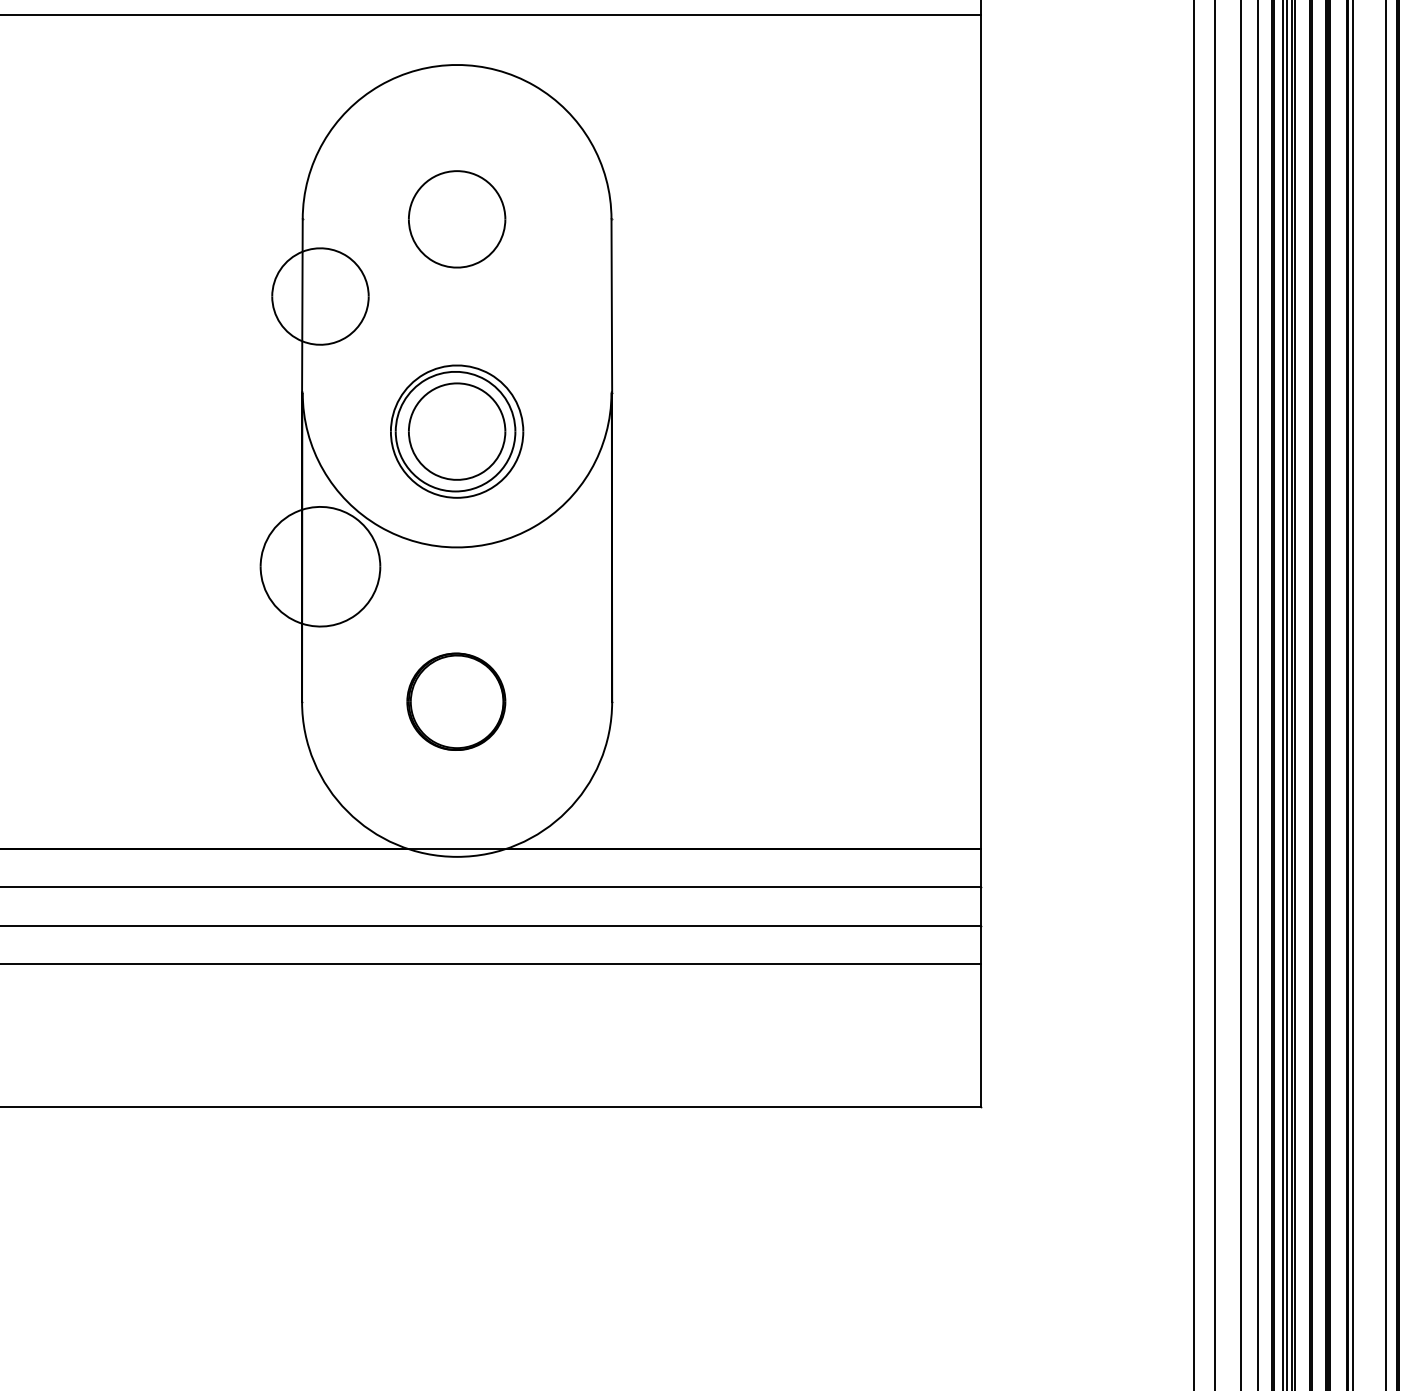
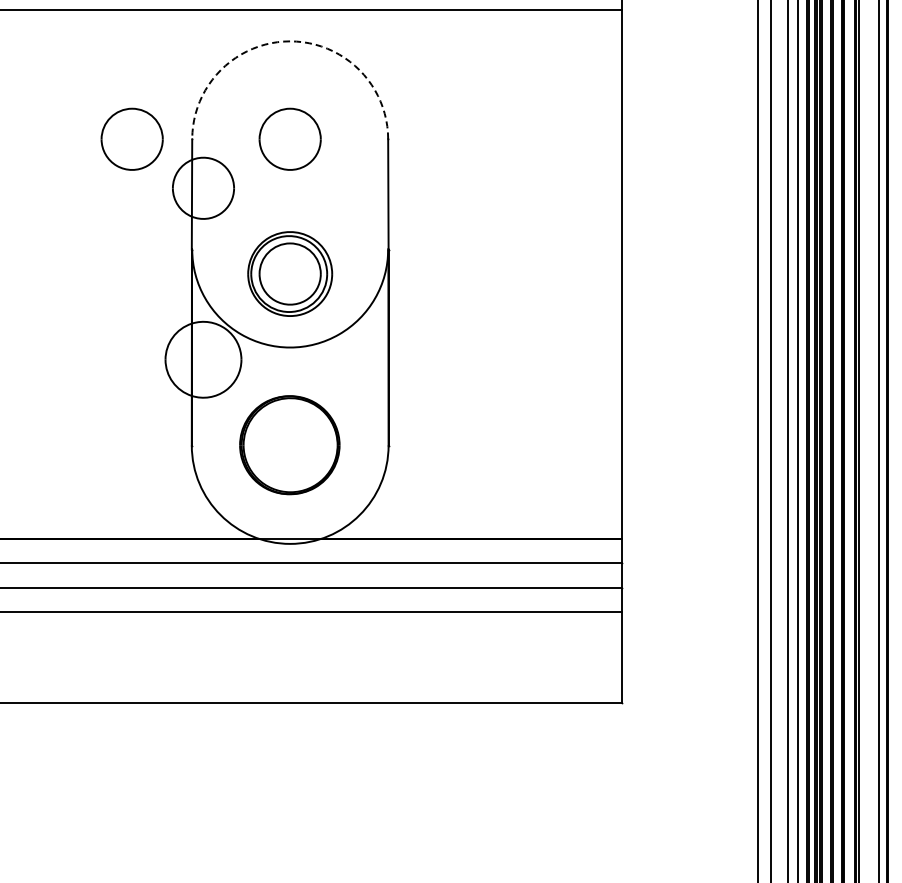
arc: (457, 65) -> (290, 41), solid -> dashed
part: (207, 218) -> (131, 138), added
part: (456, 701) -> (289, 445), size x1.6

